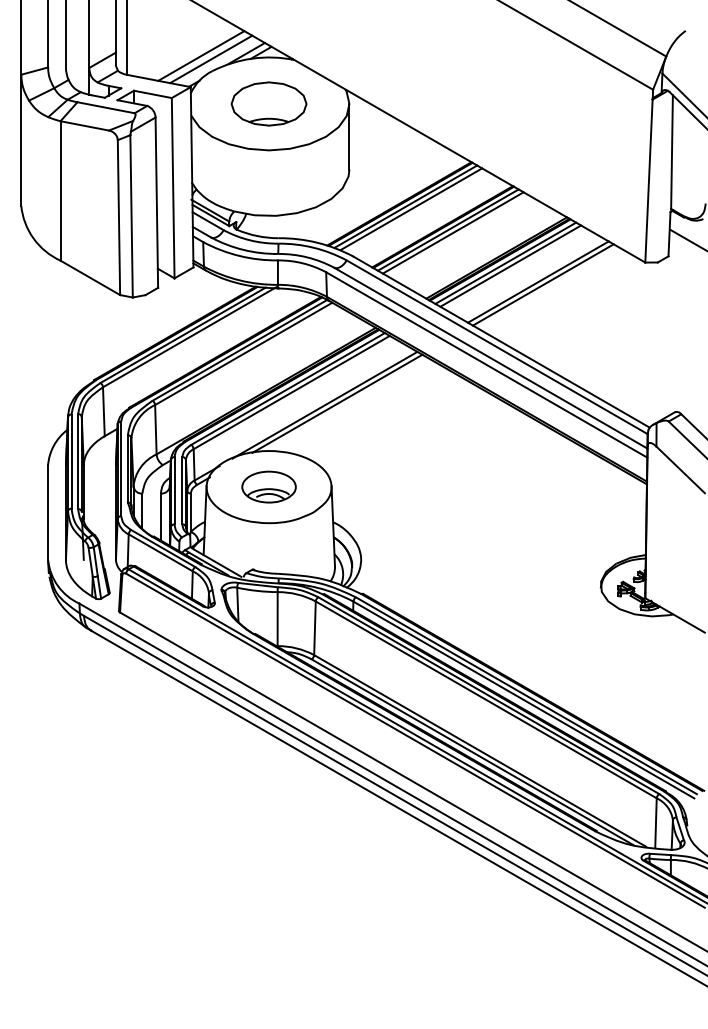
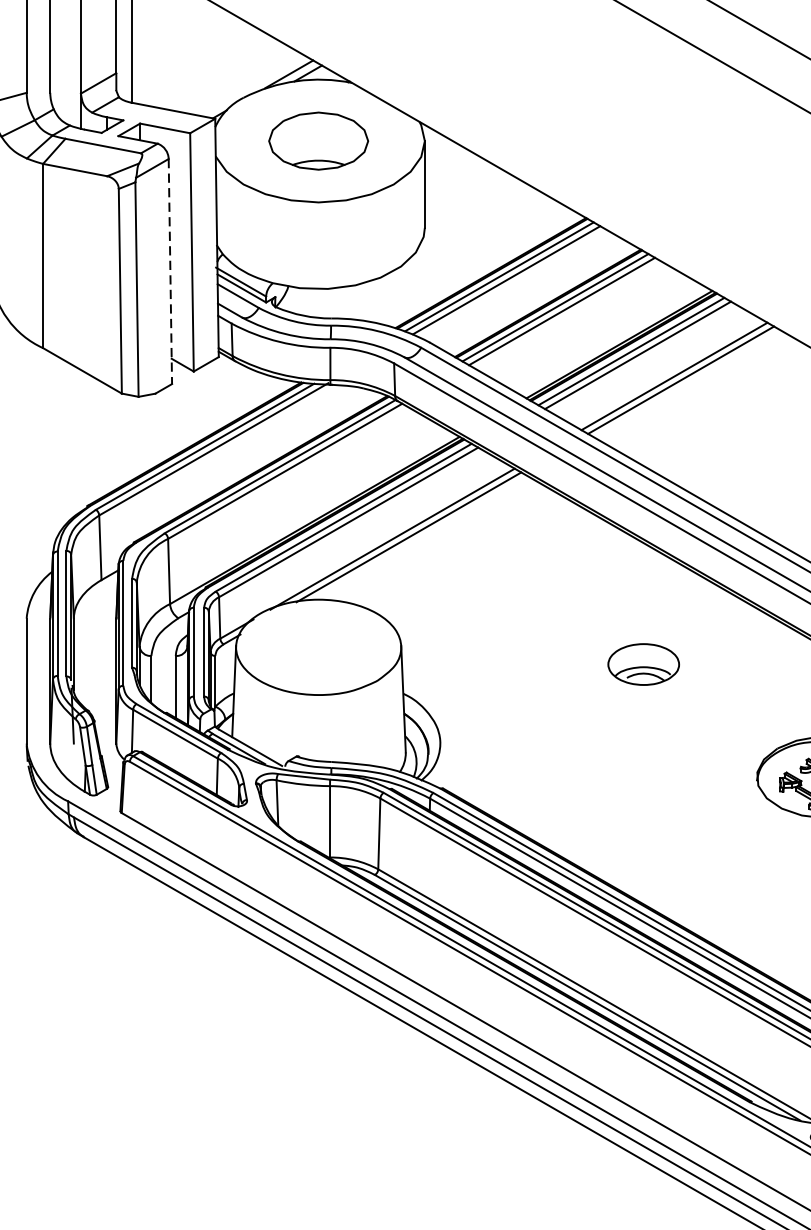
line: (201, 55) -> (229, 77), removed
line: (211, 59) -> (242, 82), removed
line: (156, 203) -> (169, 272), solid -> dashed
part: (268, 486) -> (642, 663), moved

